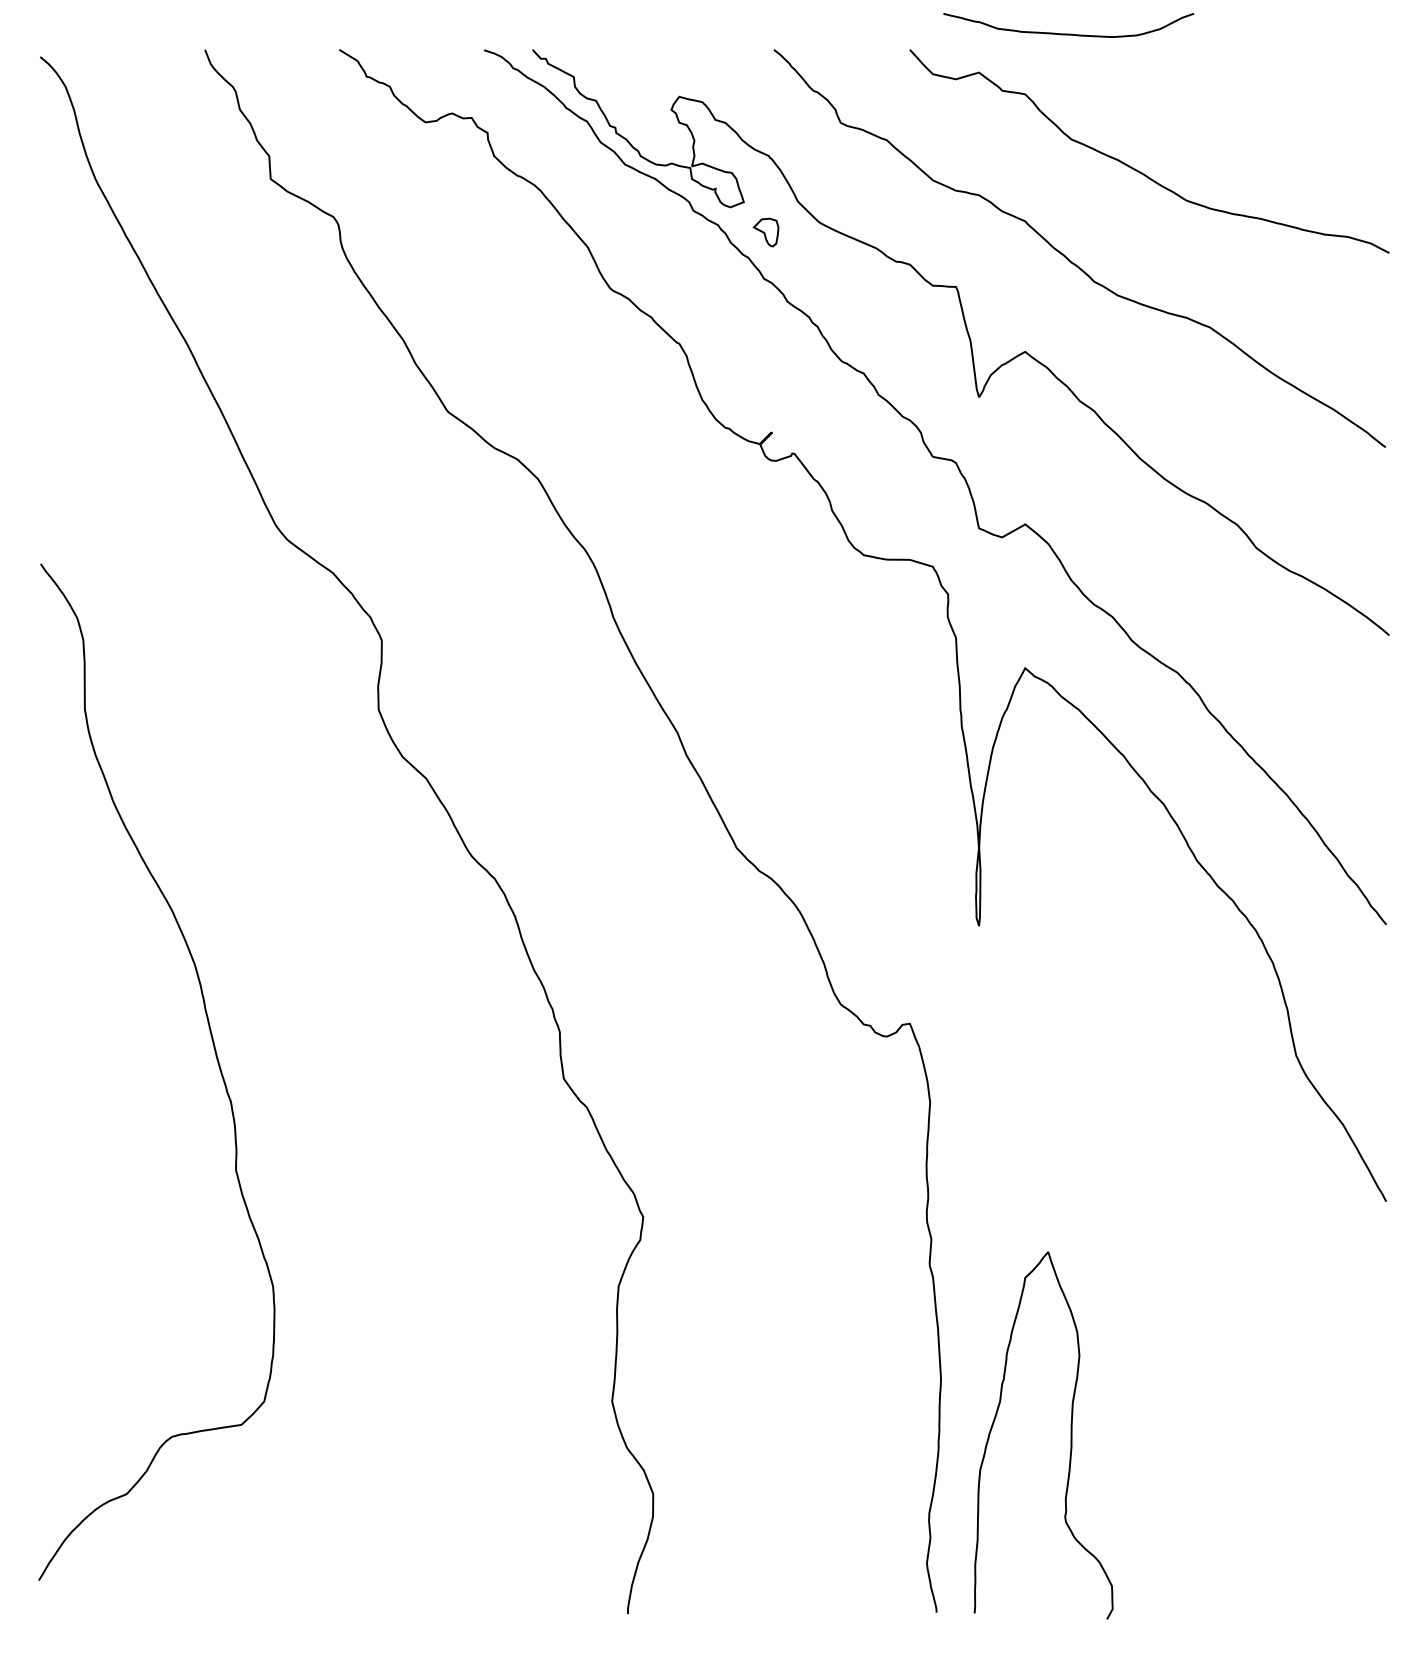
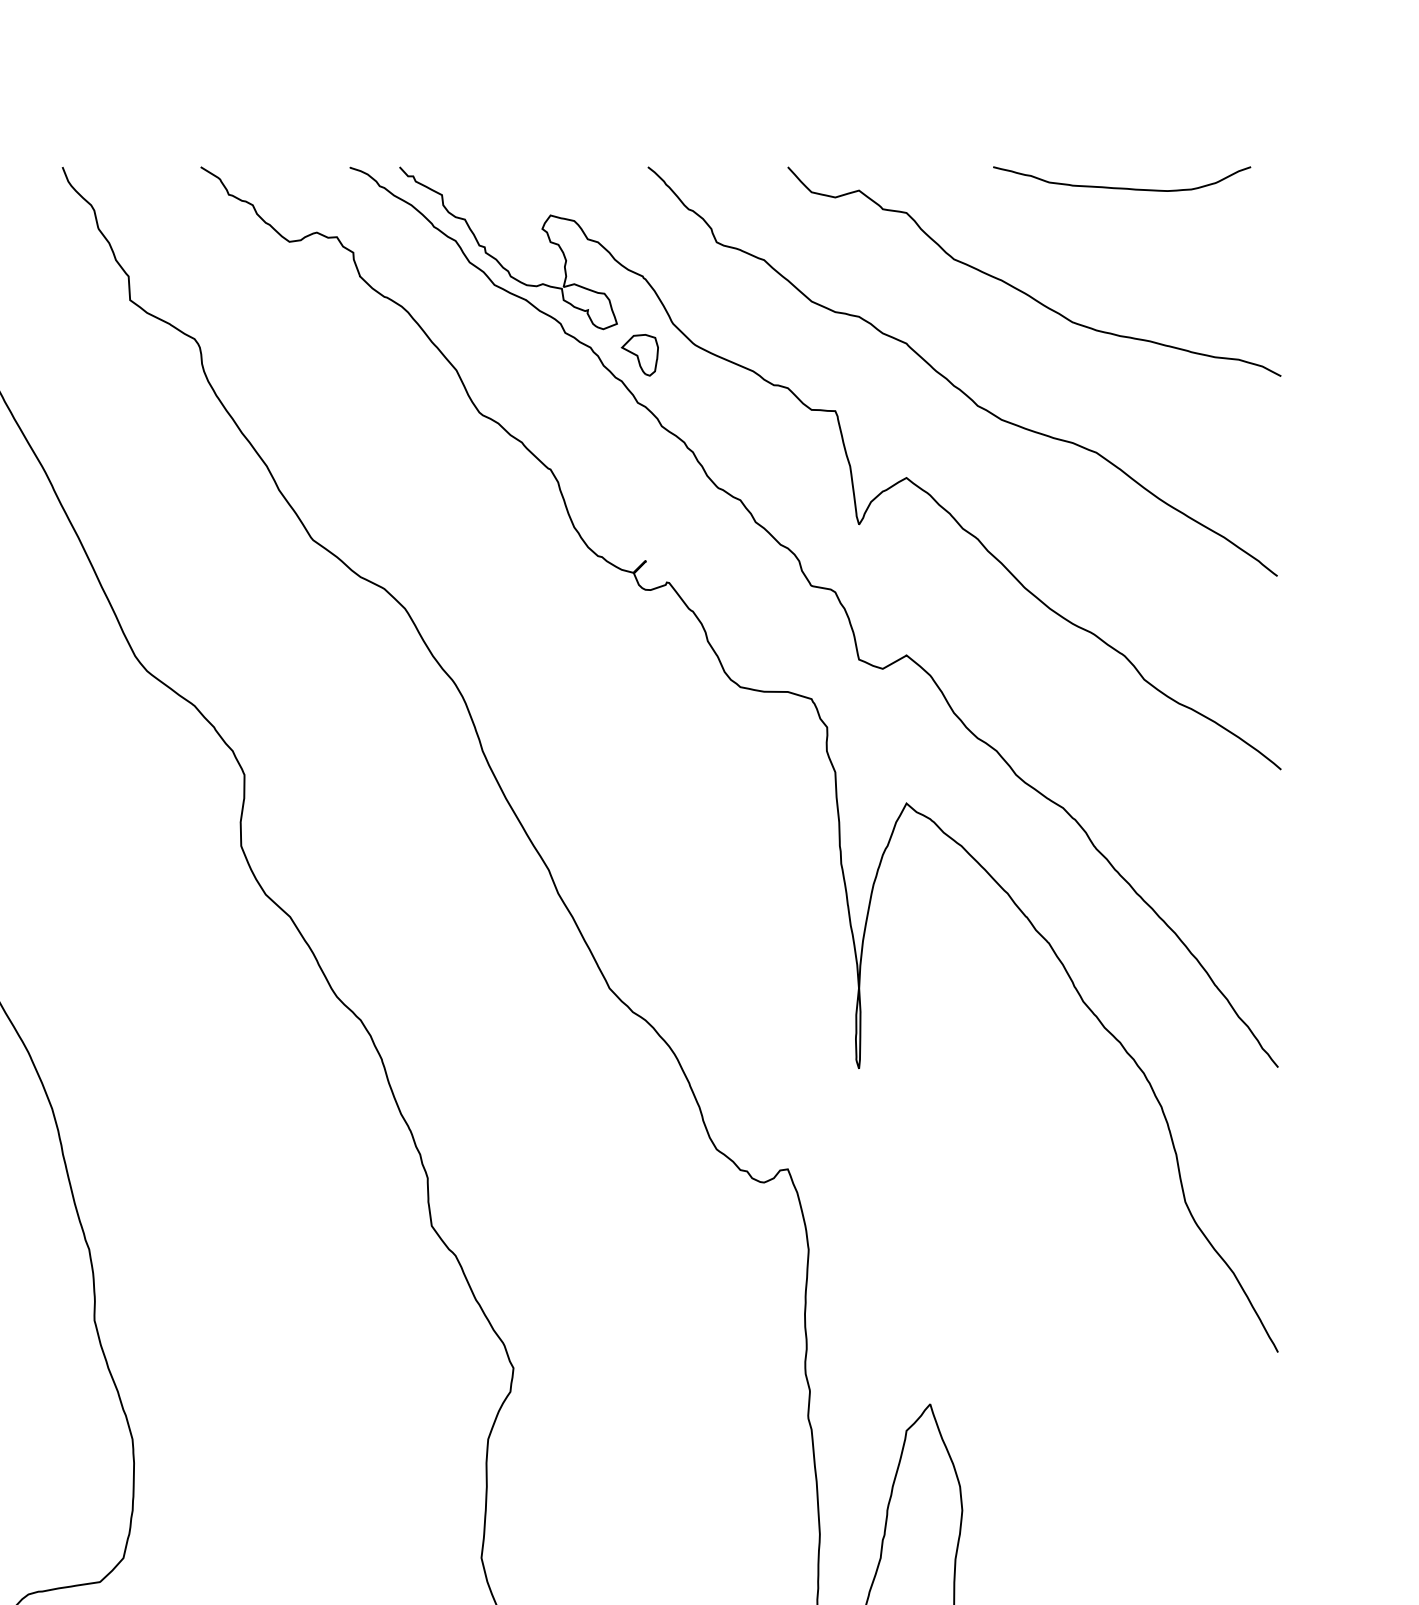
curve: (1068, 33) -> (1121, 187), moved
part: (765, 232) -> (639, 355), size x1.43

